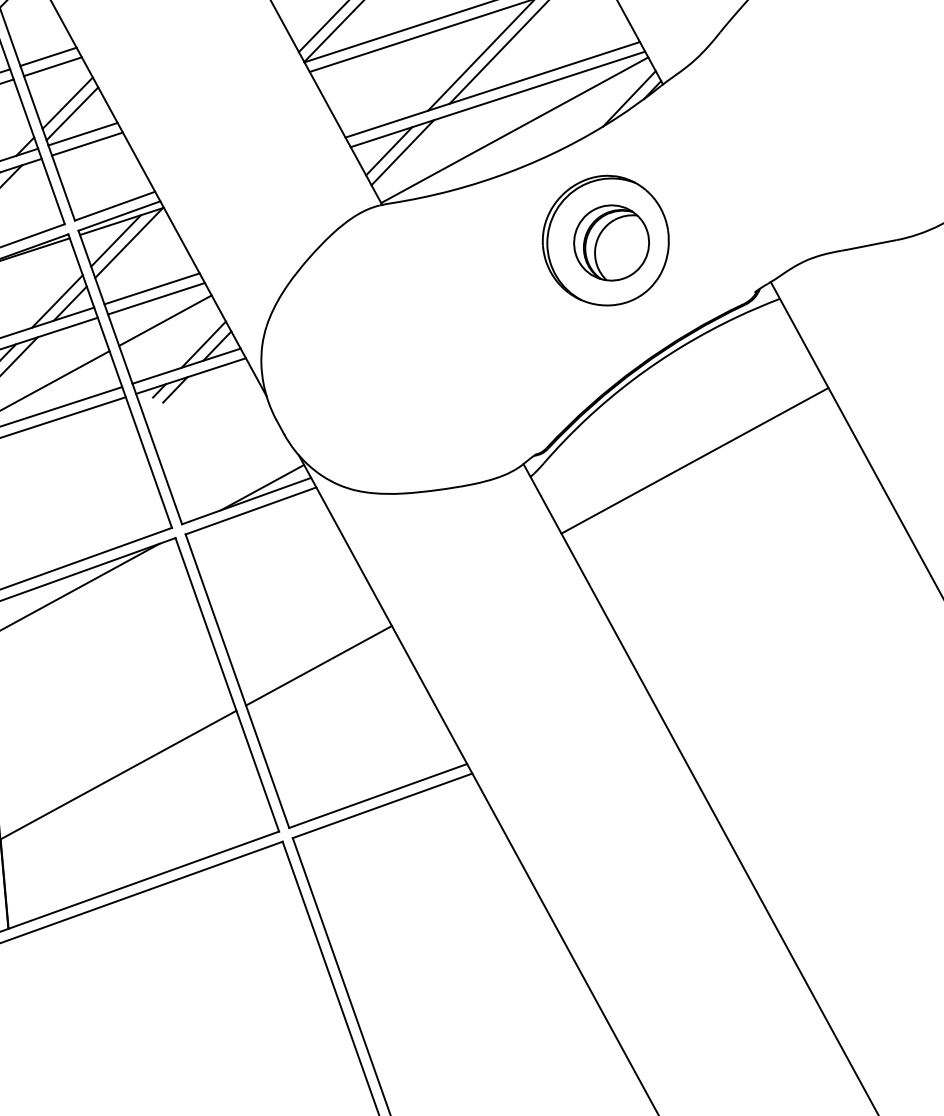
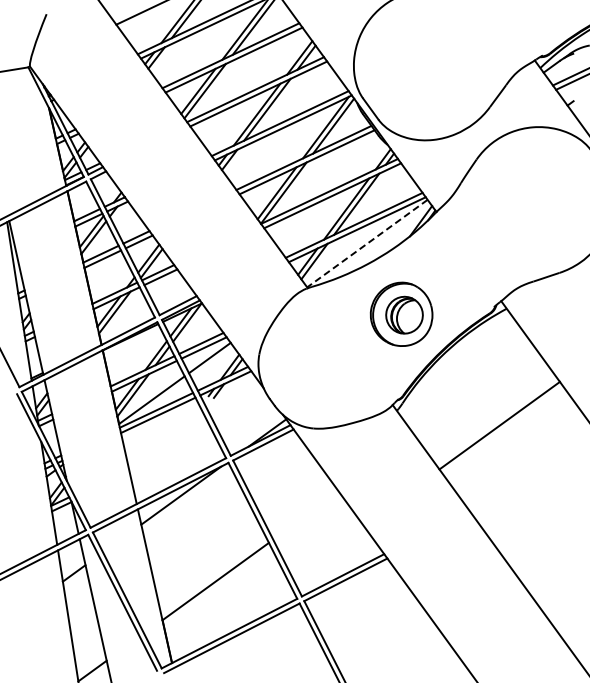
line: (514, 130) -> (367, 243), solid -> dashed
part: (605, 238) -> (401, 313), moved
line: (694, 460) -> (499, 425), moved
line: (319, 665) -> (306, 515), removed

